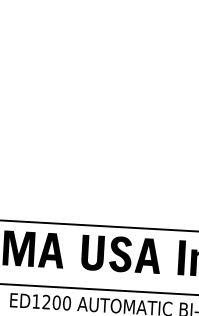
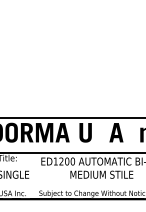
fill: (119, 253) -> (100, 132), removed
fill: (180, 257) -> (134, 132), removed

